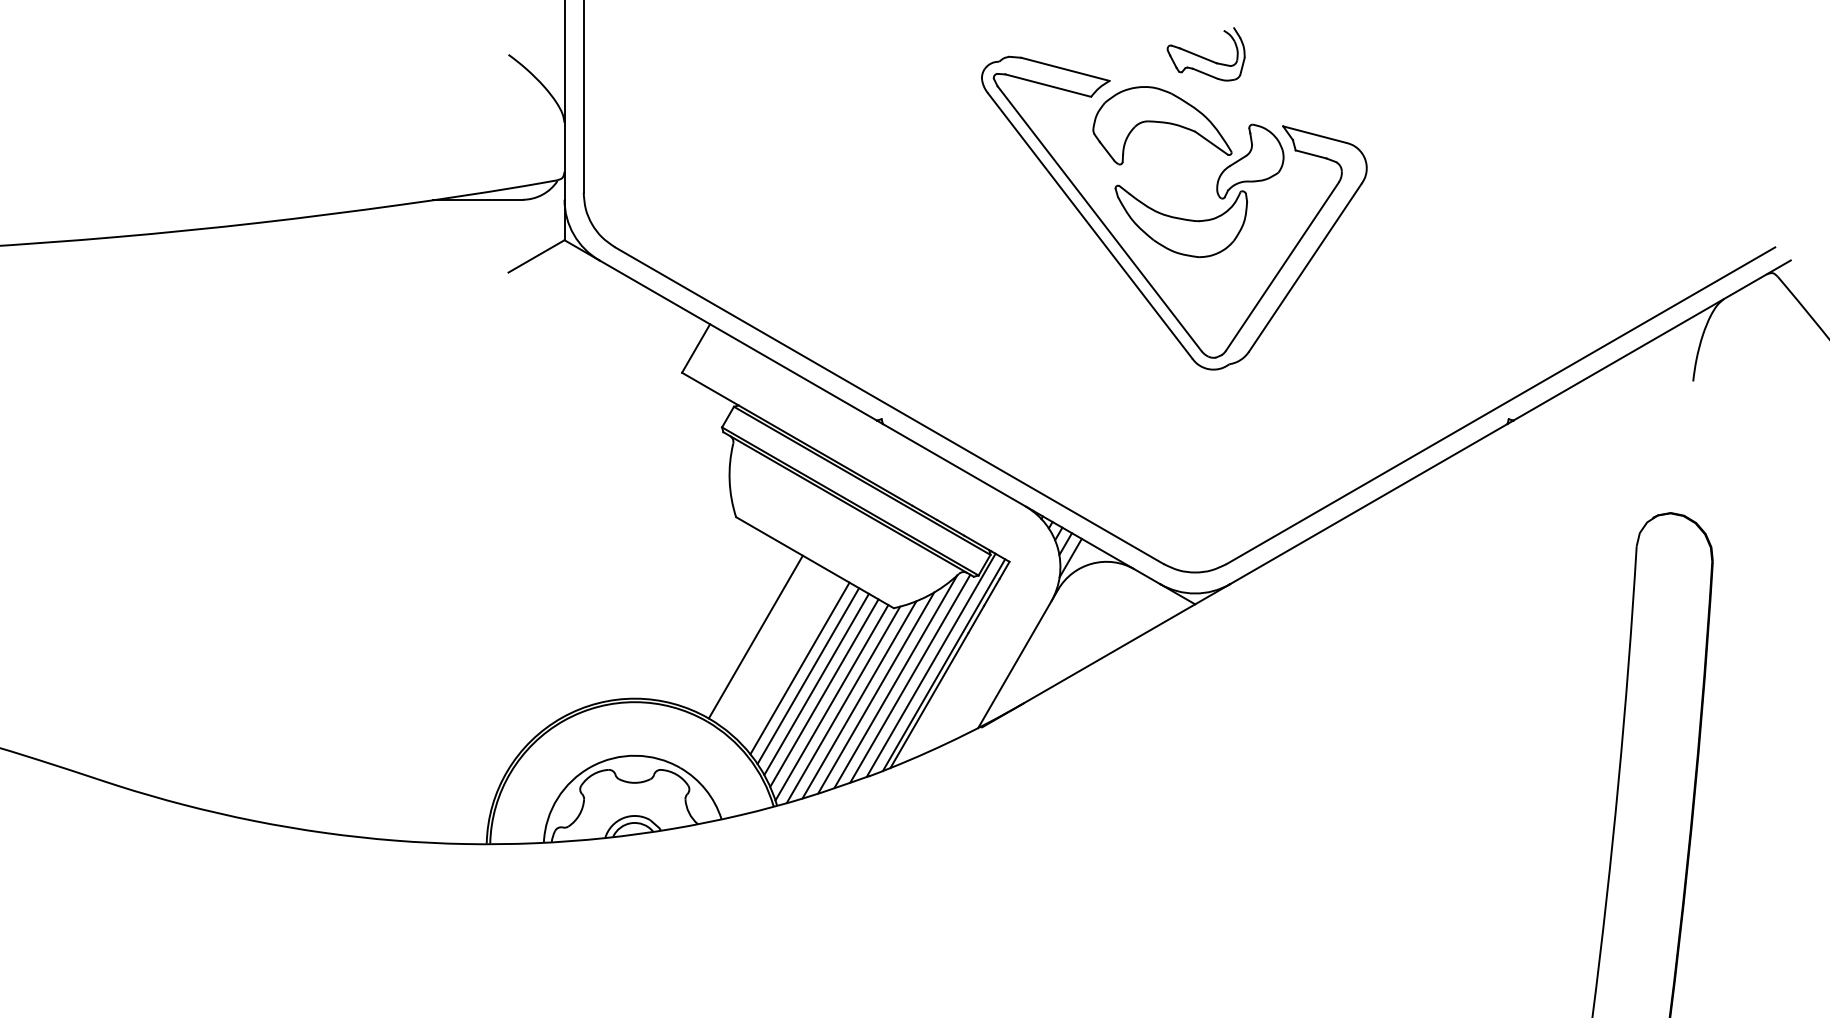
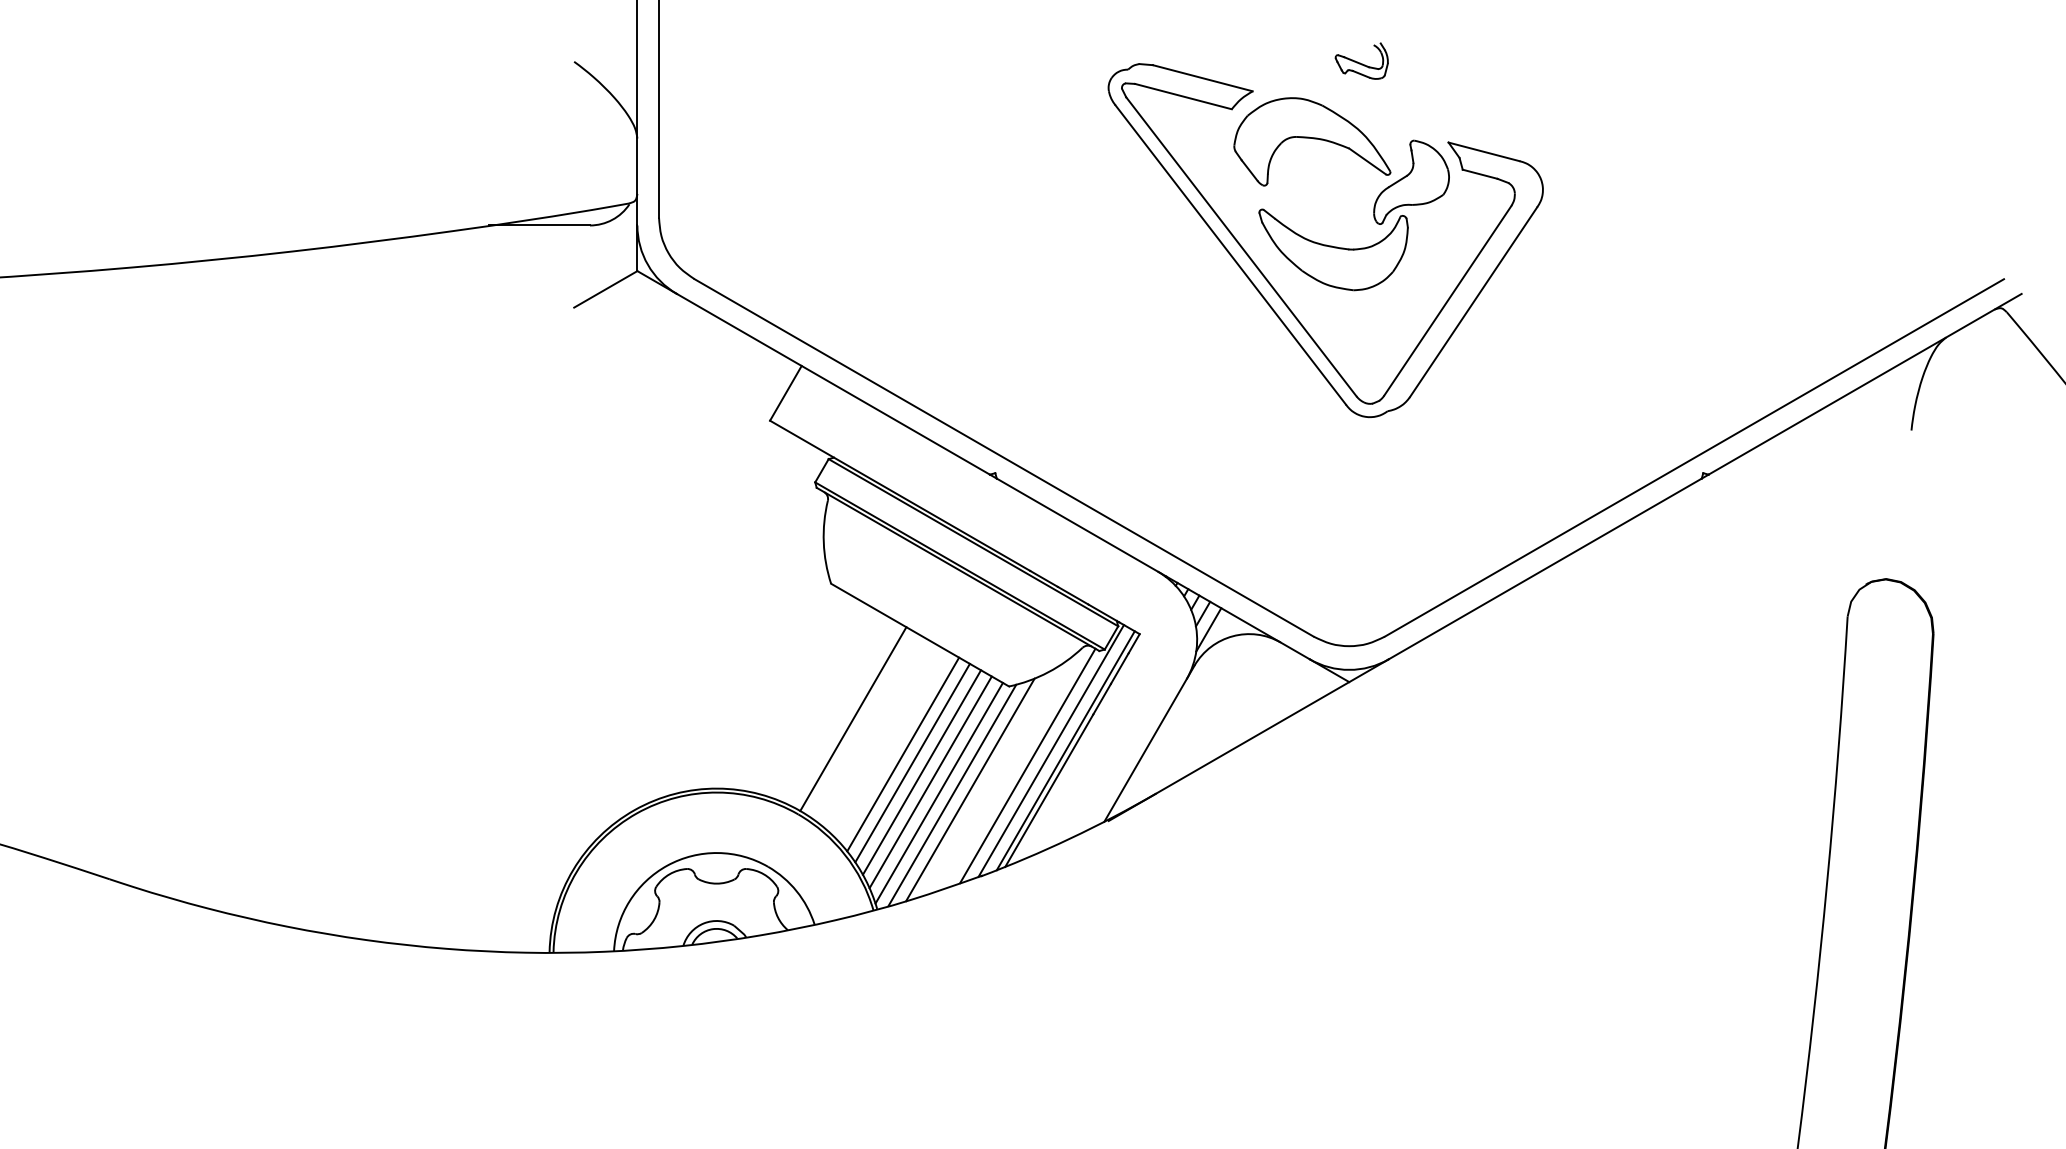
part: (1206, 53) -> (1361, 60), size x0.6
line: (895, 681) -> (1011, 769), removed
line: (875, 692) -> (988, 781), removed

